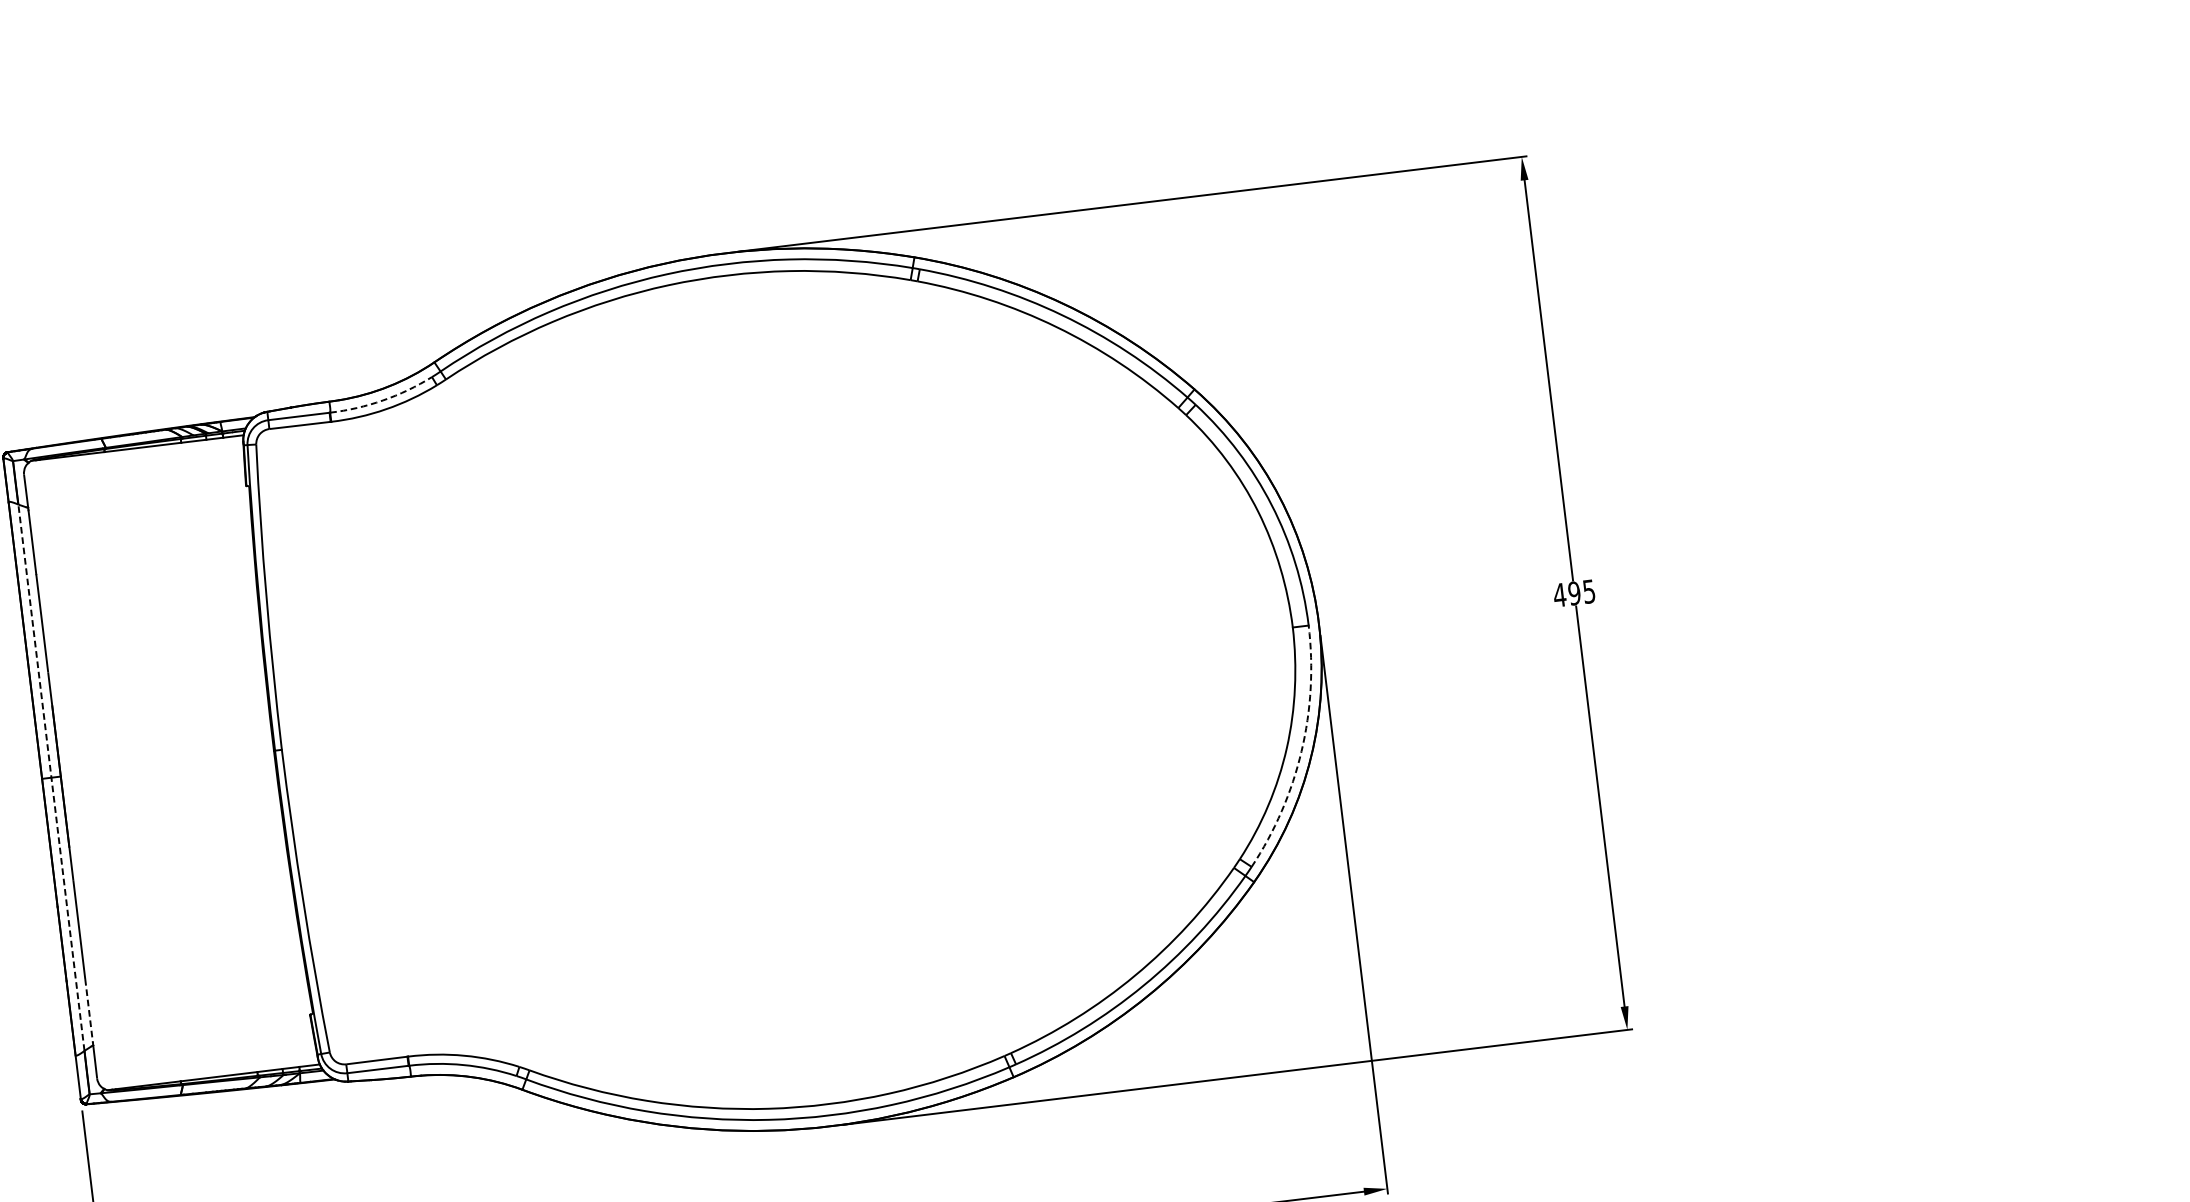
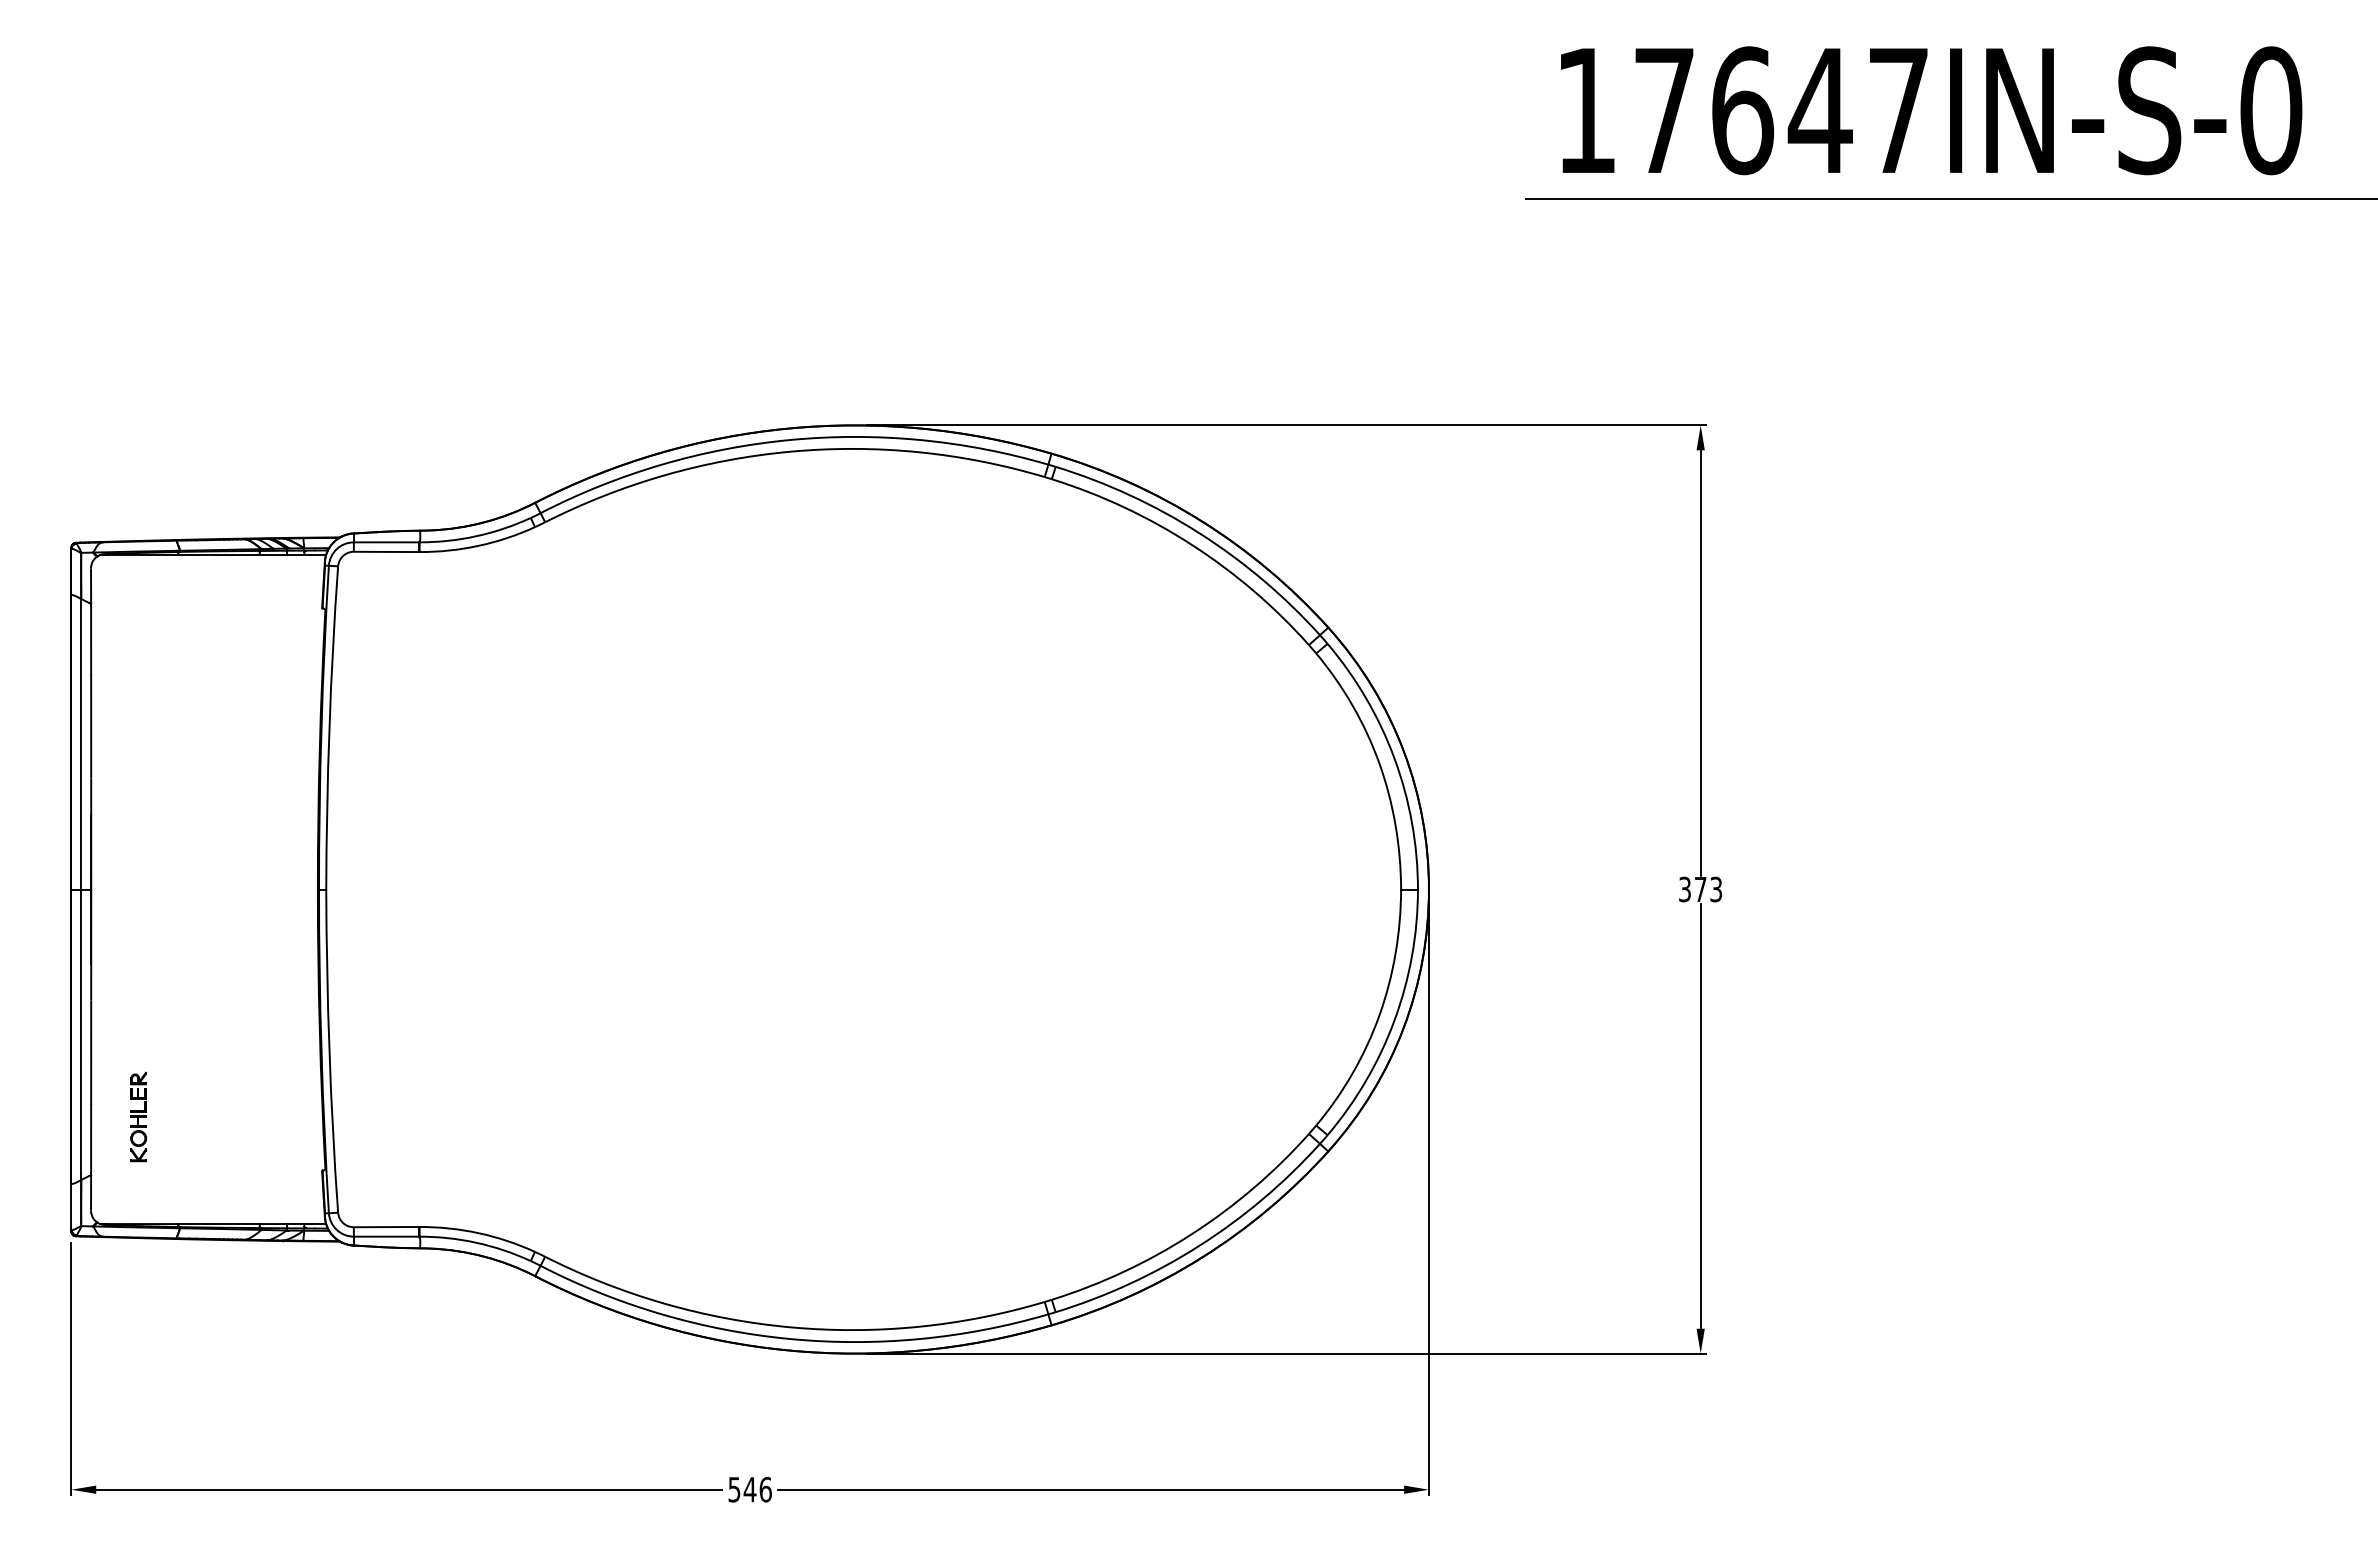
arc: (383, 400) -> (476, 536), dashed -> solid
text: (1574, 593) -> (1700, 889), 495 -> 373
arc: (1301, 751) -> (1394, 1020), dashed -> solid
line: (51, 777) -> (81, 889), dashed -> solid
part: (131, 984) -> (138, 1116), added
line: (89, 1010) -> (91, 1138), dashed -> solid

